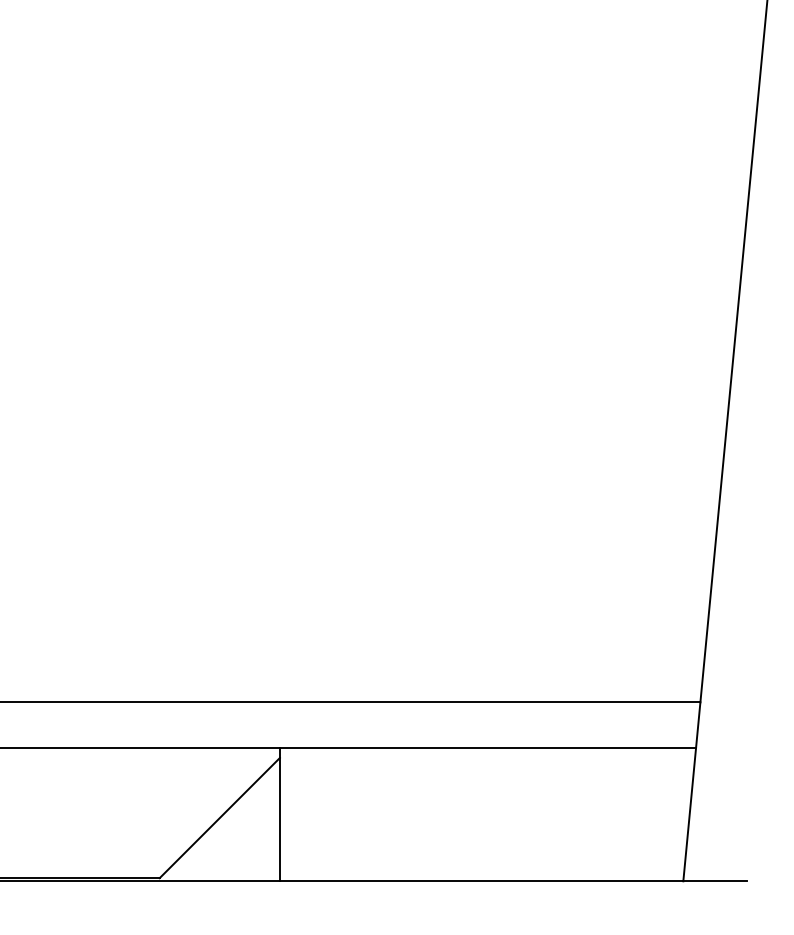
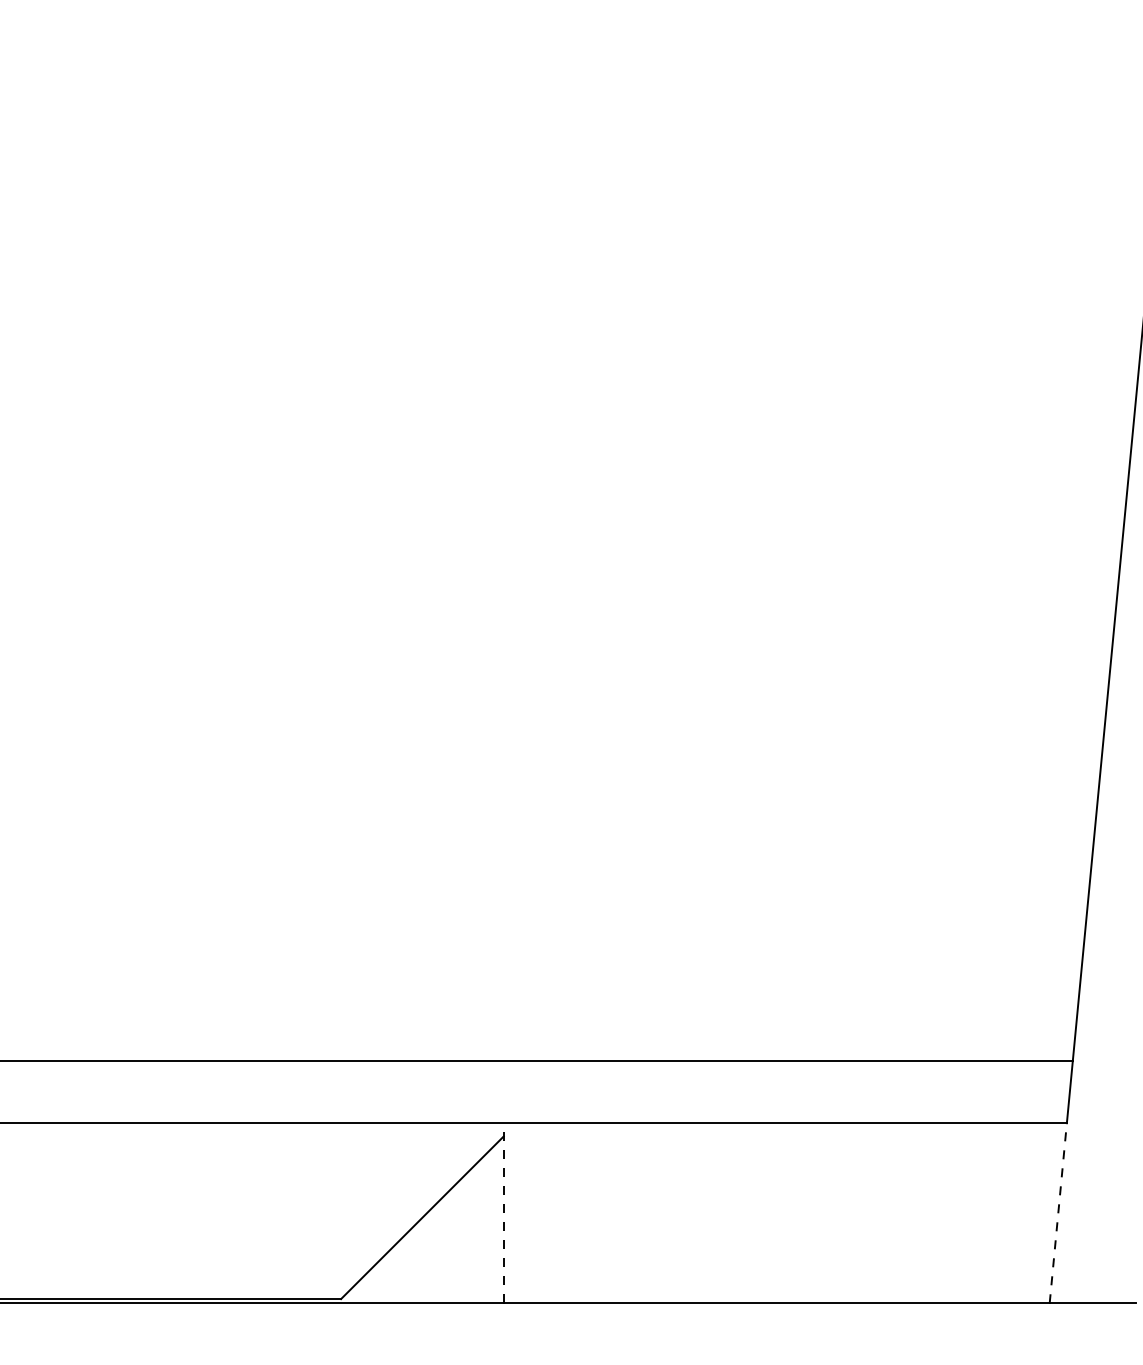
line: (279, 814) -> (503, 1212), solid -> dashed
line: (689, 814) -> (1058, 1212), solid -> dashed

